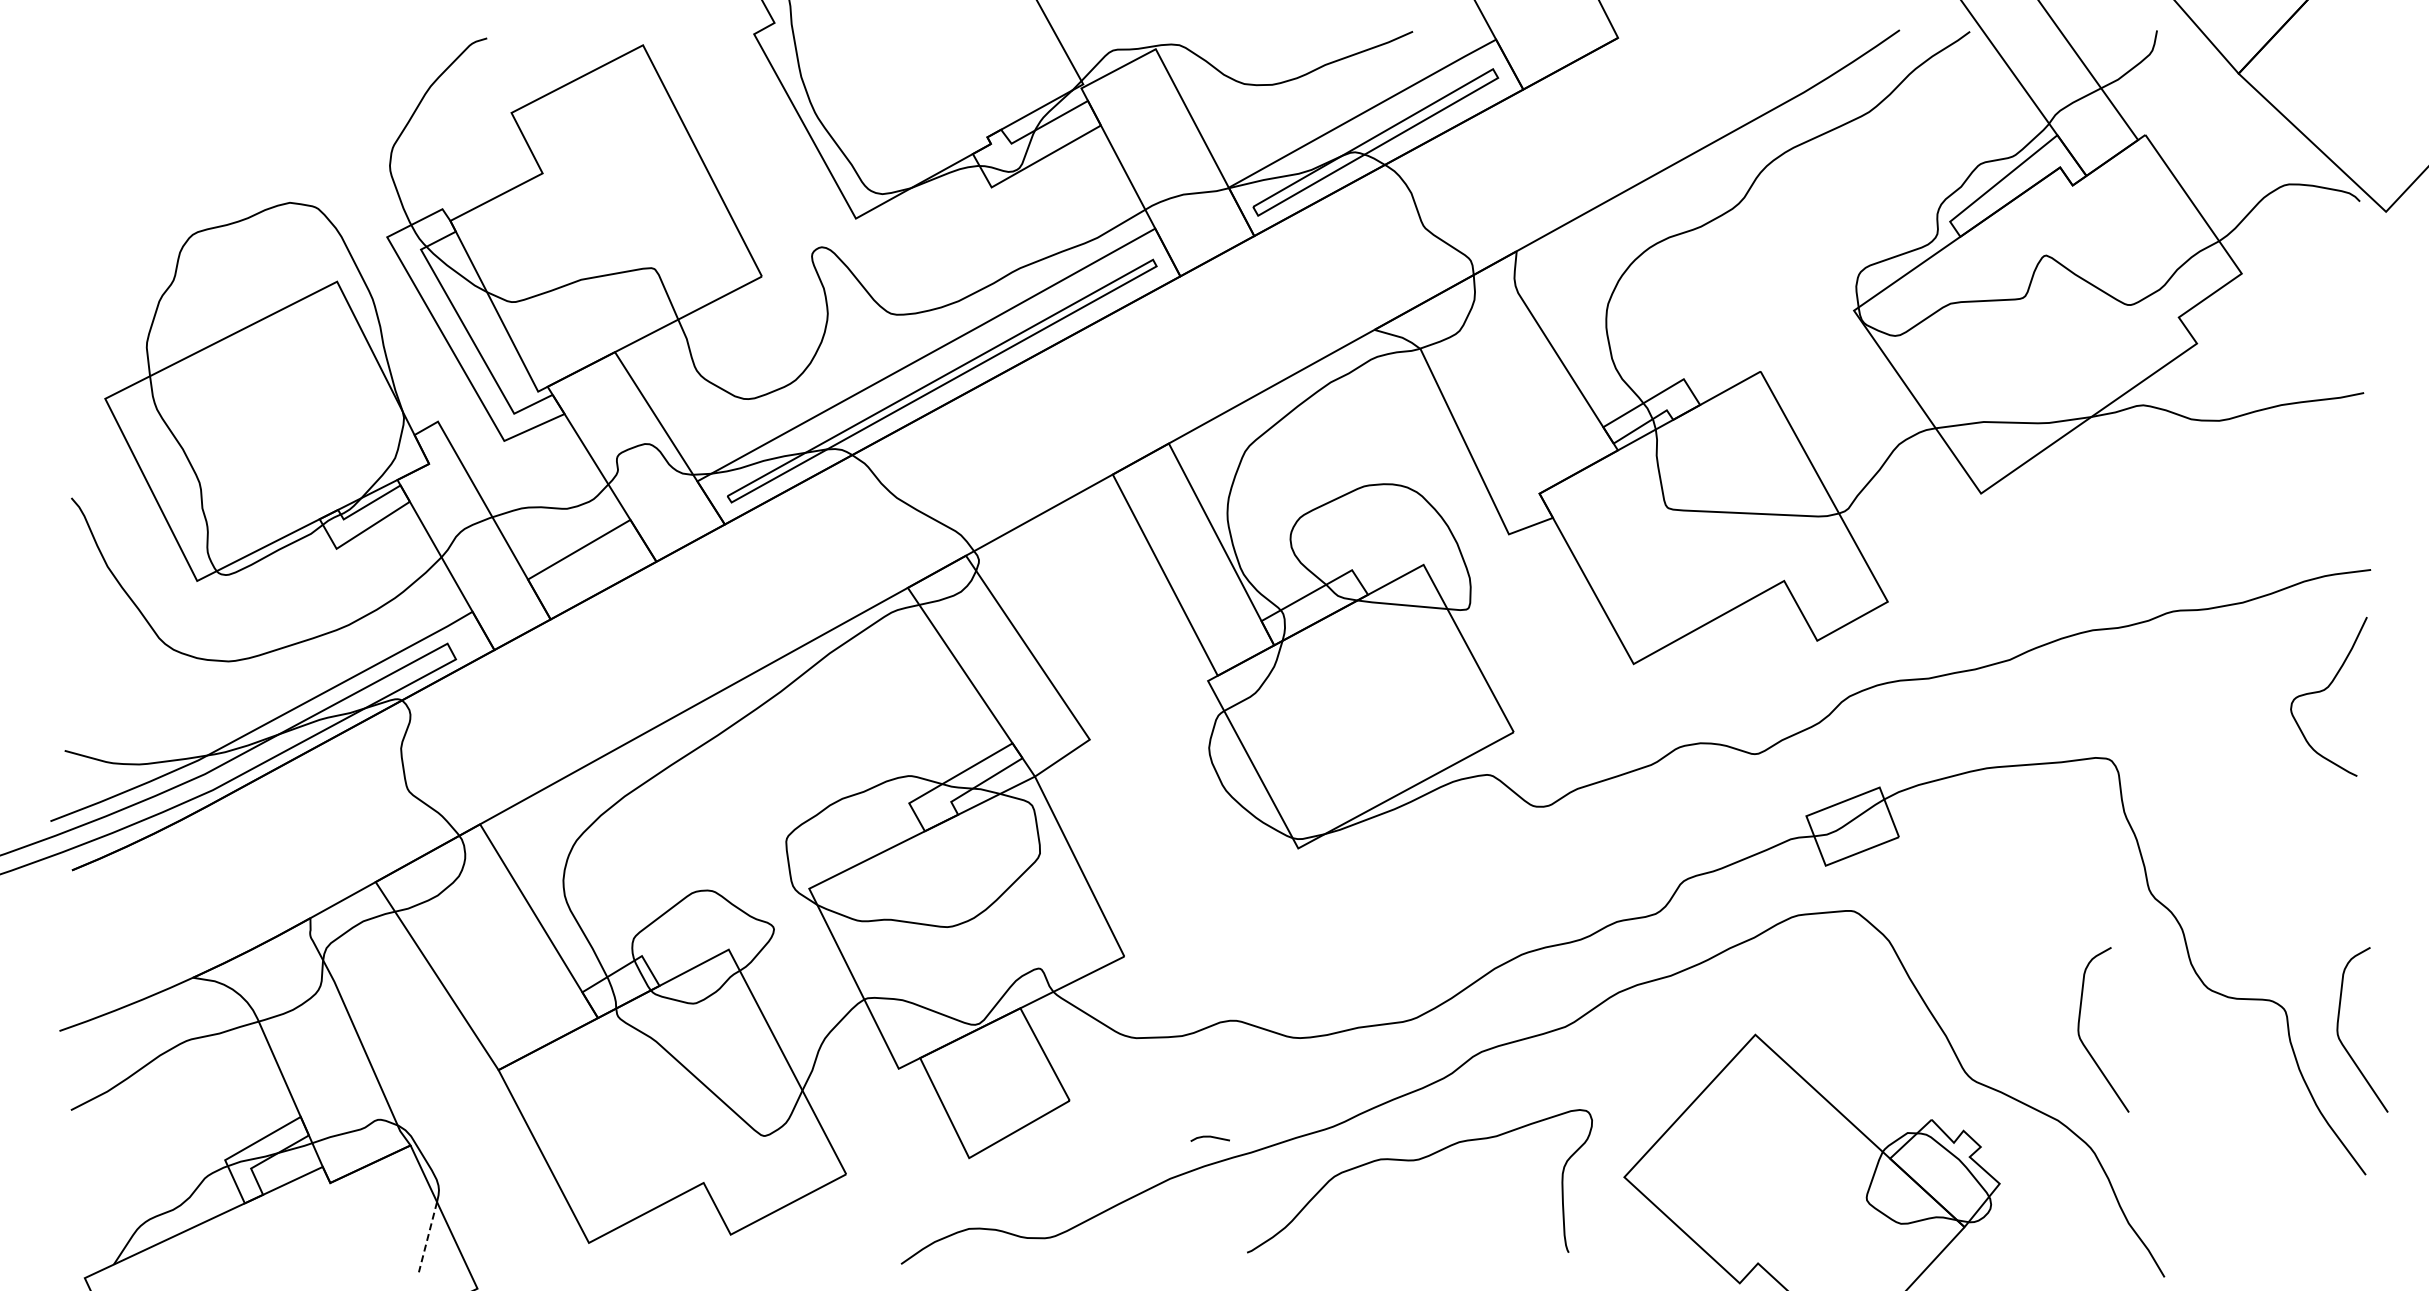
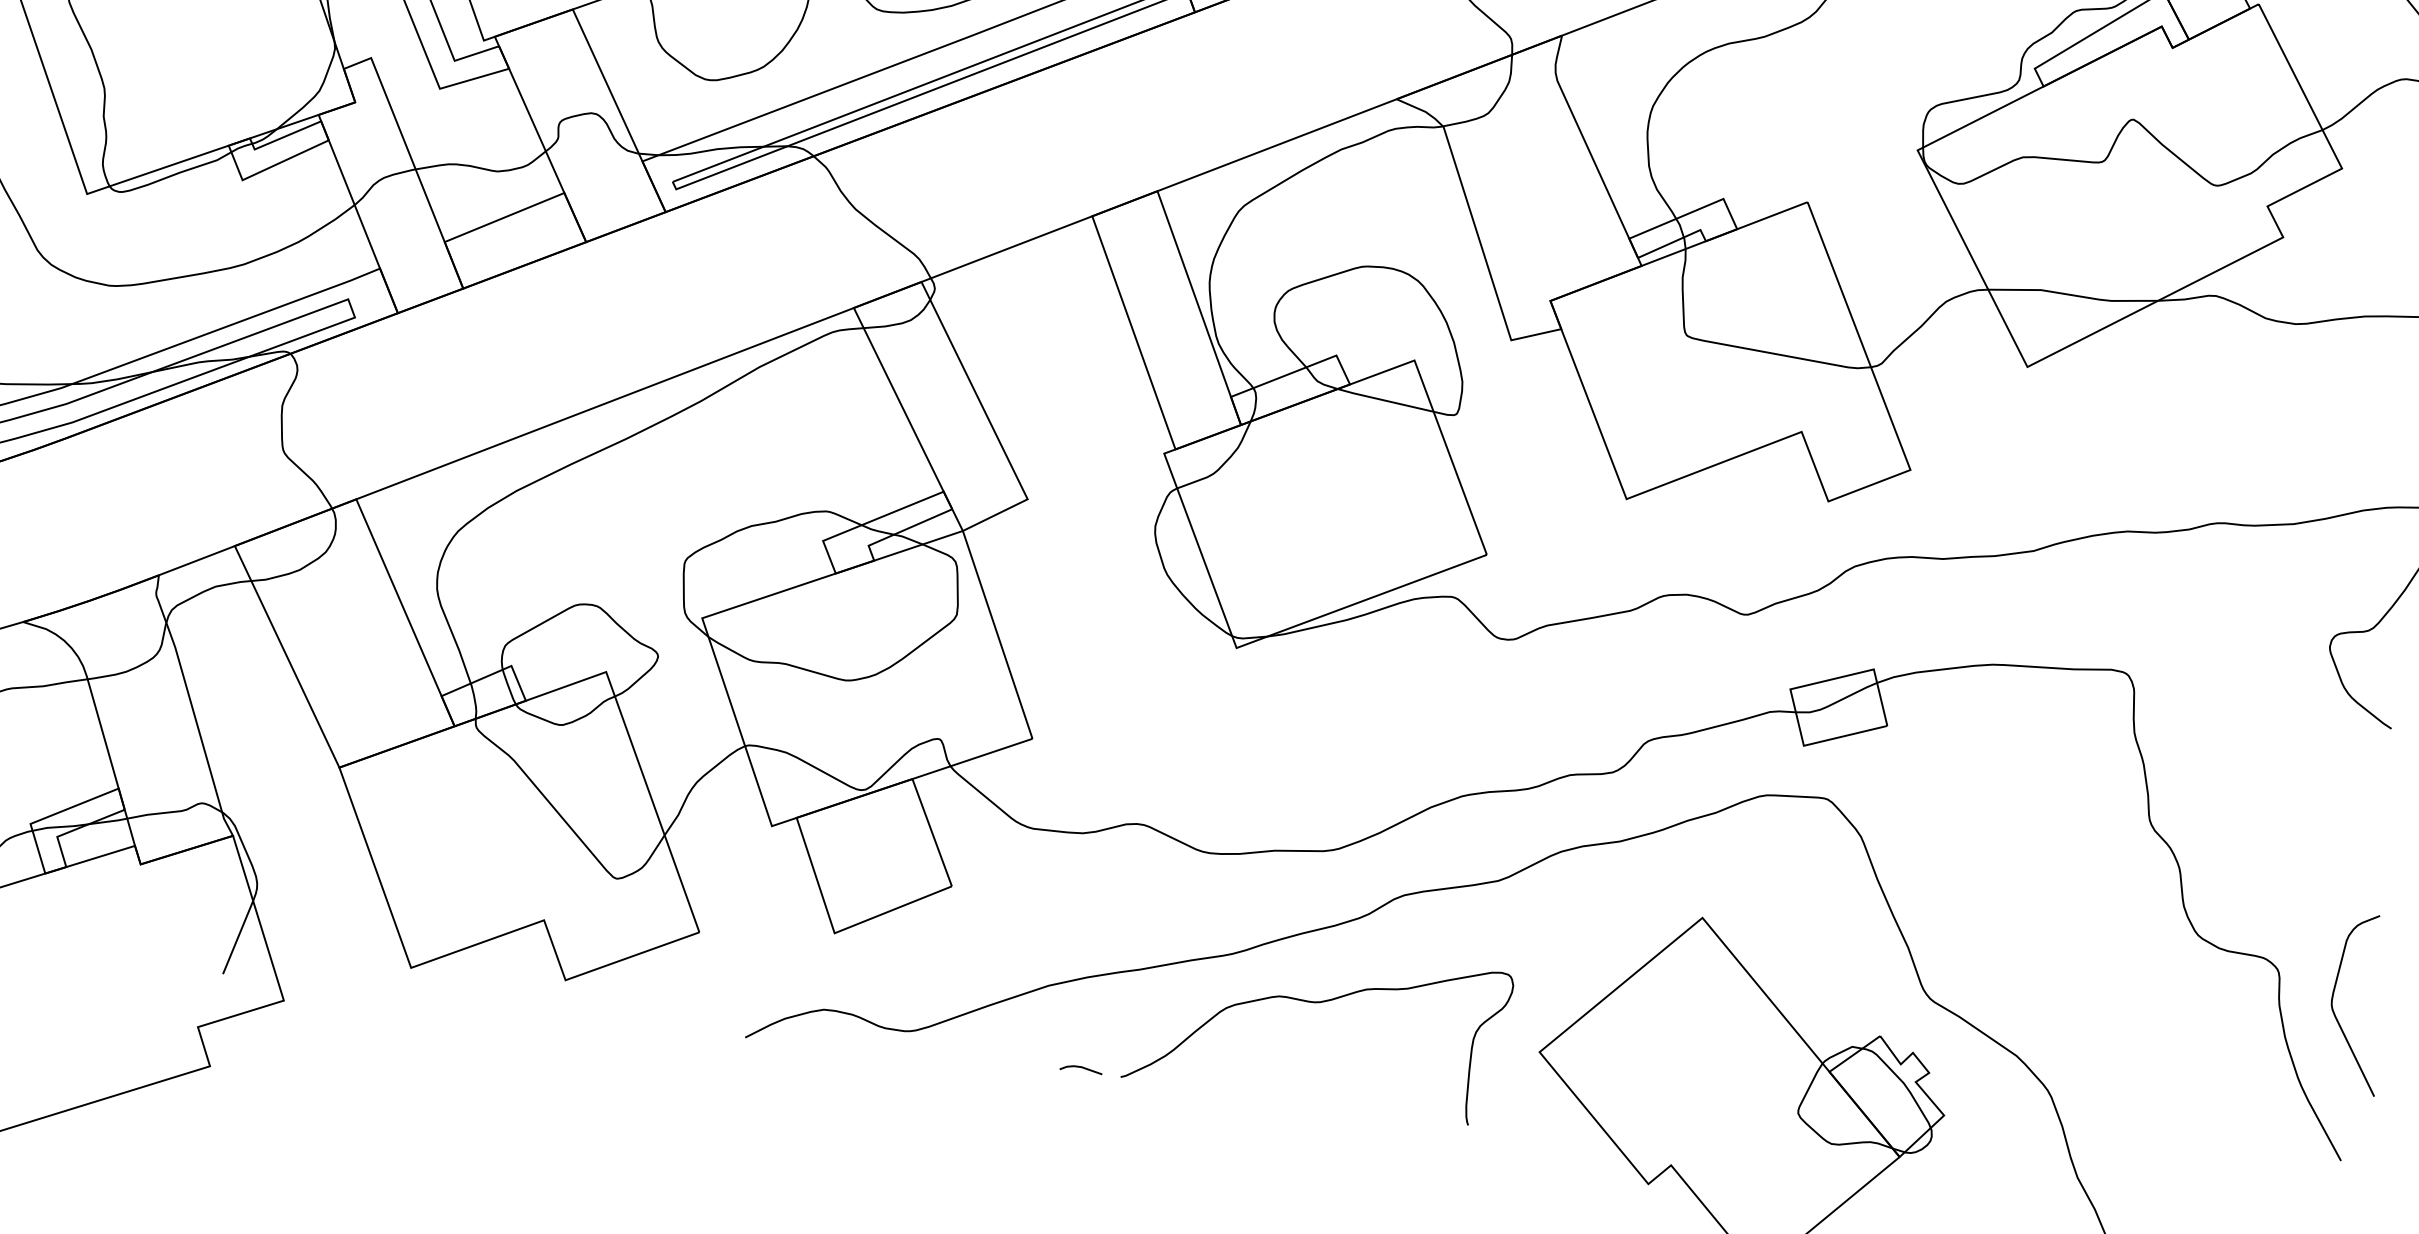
curve: (2082, 1040) -> (2055, 973), removed
line: (1209, 1137) -> (1080, 1068), moved
line: (427, 1237) -> (237, 937), dashed -> solid

